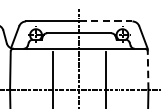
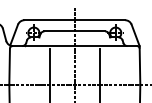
line: (106, 21) -> (100, 20), dashed -> solid
line: (147, 68) -> (139, 64), dashed -> solid

